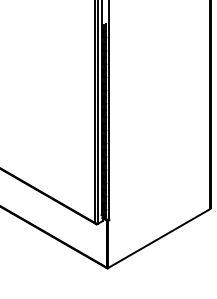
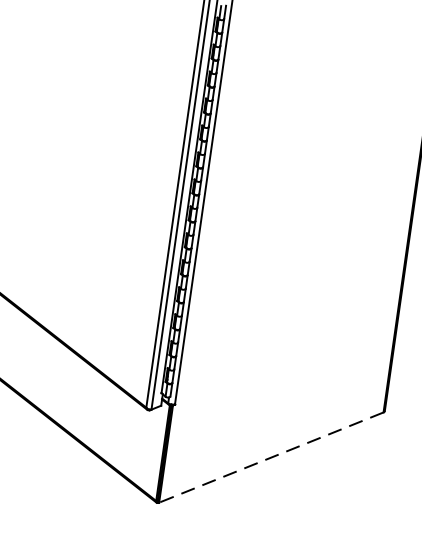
line: (159, 238) -> (272, 457), solid -> dashed

